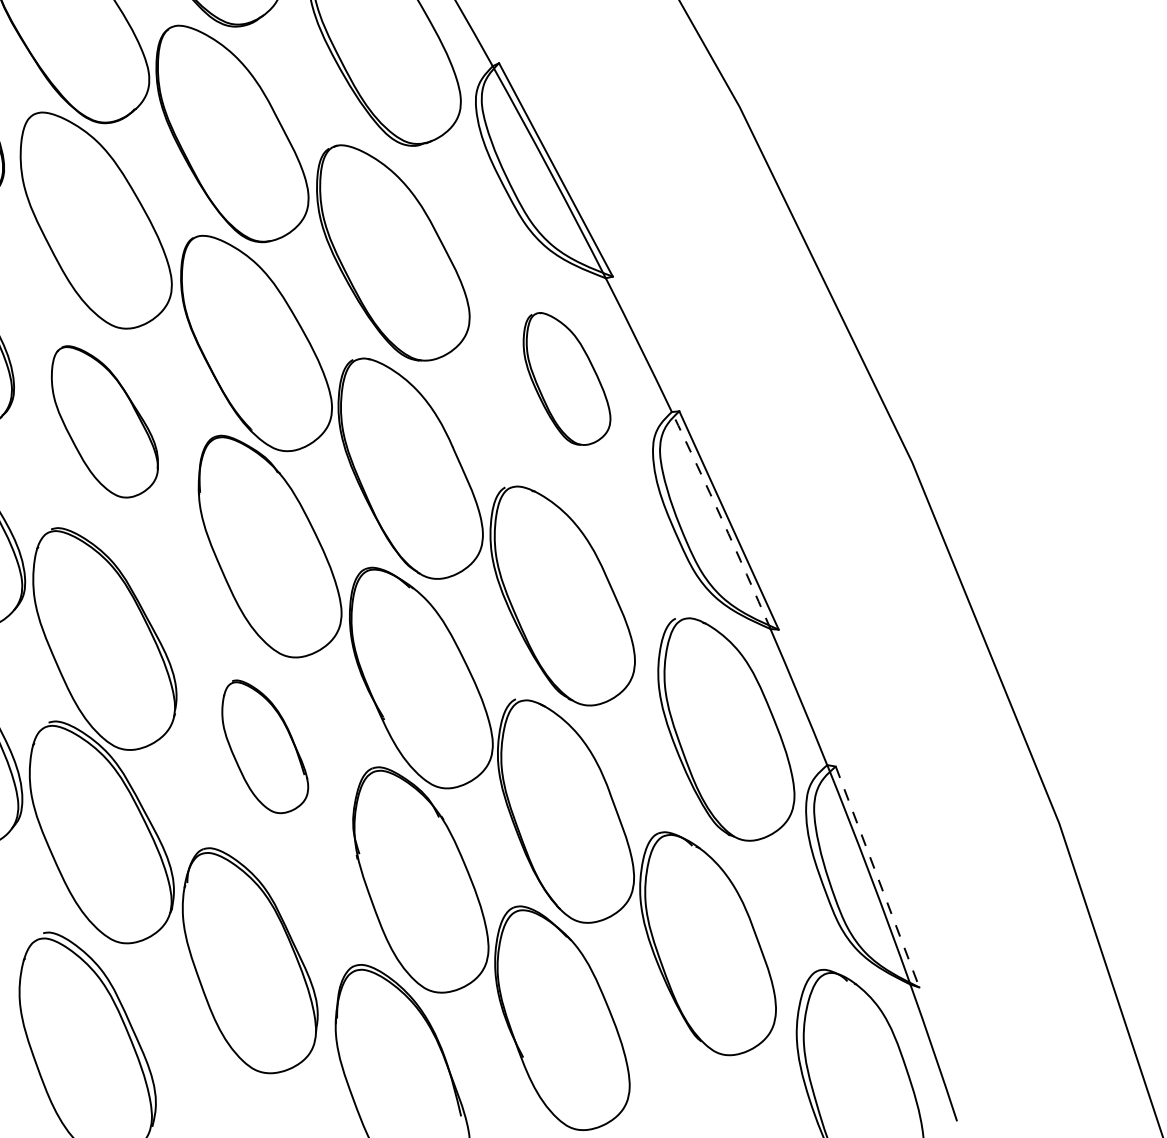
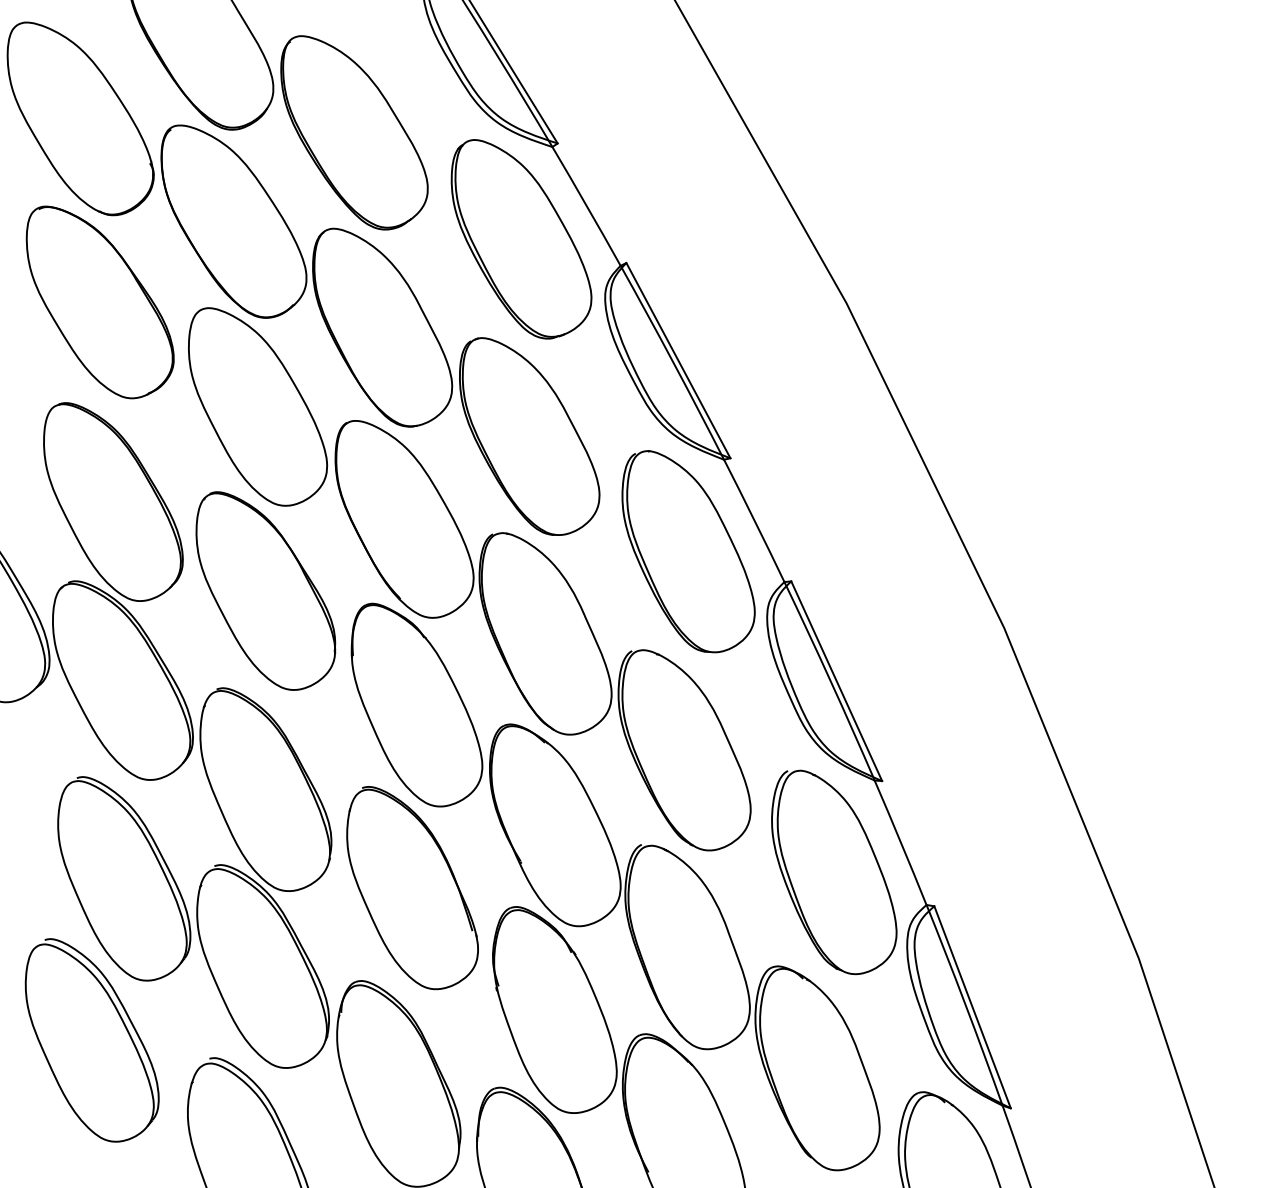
part: (566, 378) -> (688, 551), size x1.67
part: (104, 421) -> (265, 590), size x1.43
arc: (722, 519) -> (830, 680), dashed -> solid
part: (265, 747) -> (412, 888), size x1.67
line: (877, 877) -> (972, 1007), dashed -> solid

